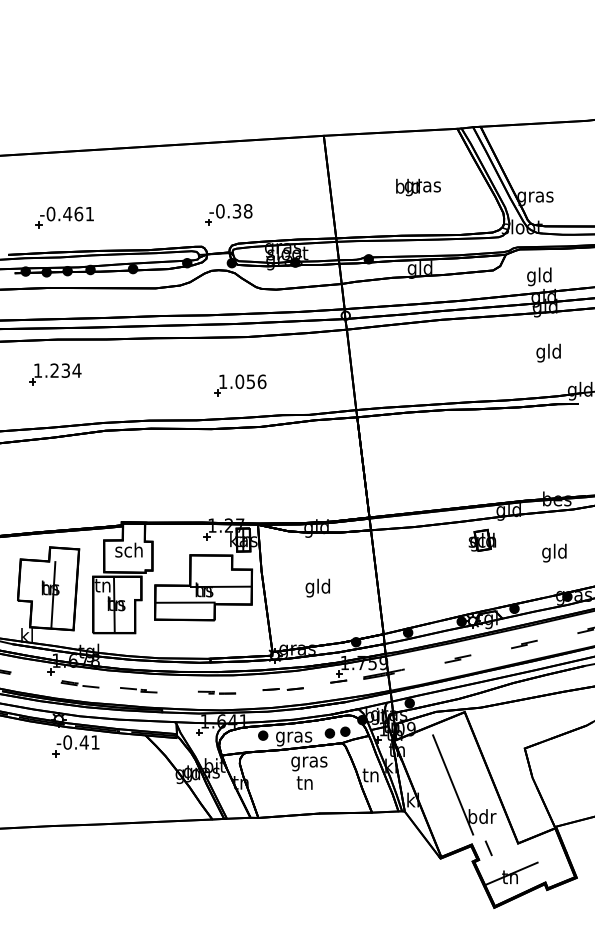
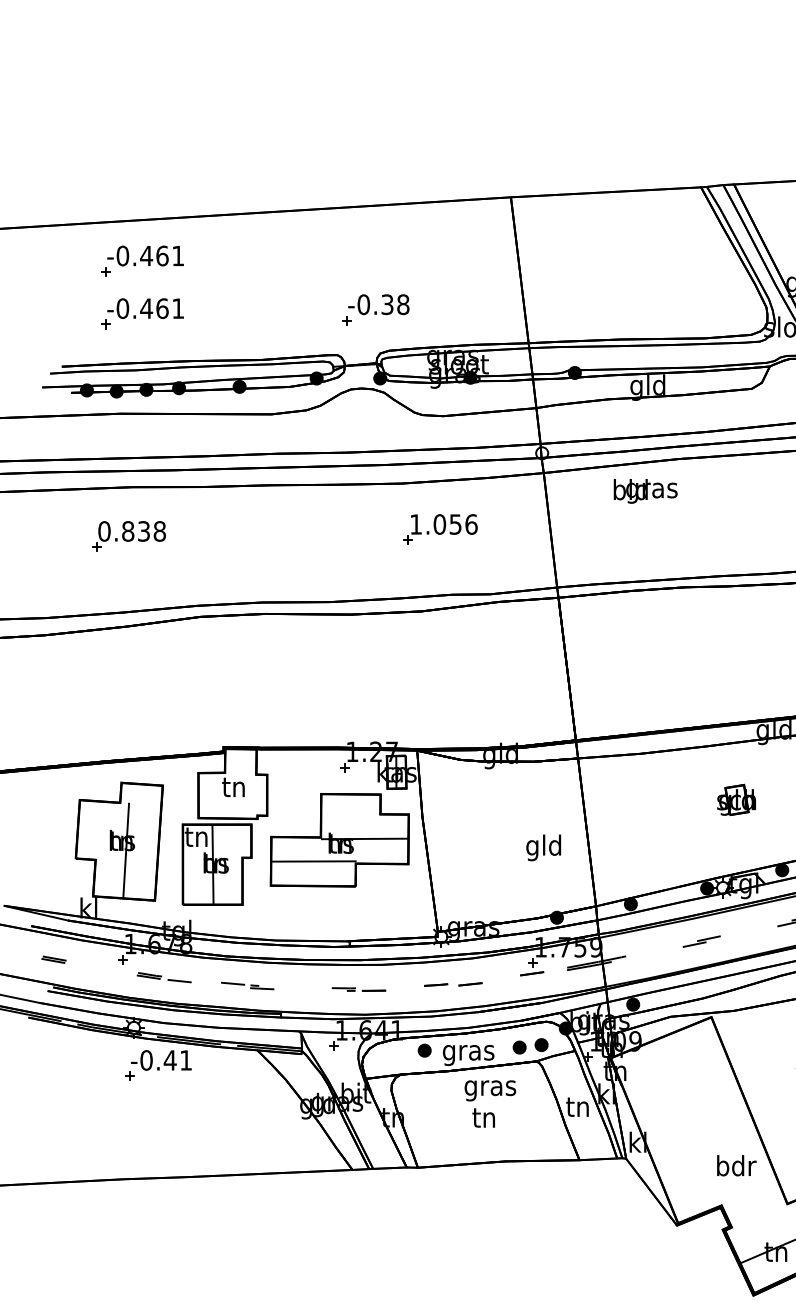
part: (64, 180) -> (142, 260), added
text: (418, 187) -> (645, 491), moved
text: (57, 370) -> (132, 531), 1.234 -> 0.838
part: (240, 385) -> (440, 529), moved
part: (482, 539) -> (736, 798), moved
text: (128, 549) -> (233, 785), sch -> tn
text: (317, 587) -> (543, 846), moved
line: (453, 784) -> (695, 1120), removed
line: (488, 848) -> (745, 1211), removed

